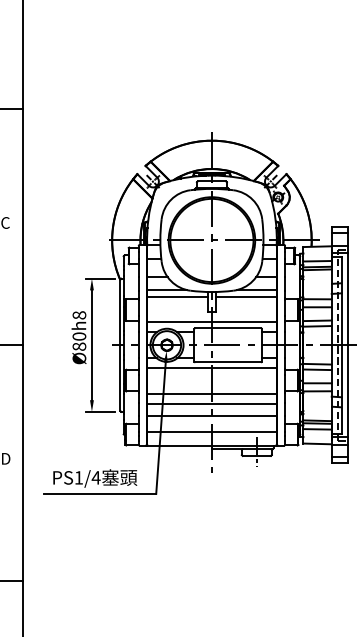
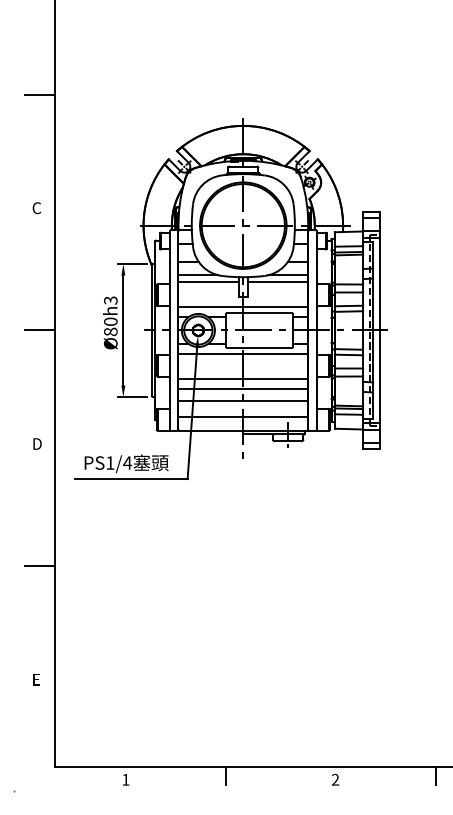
text: (79, 315) -> (110, 300), Ø80h8 -> Ø80h3

